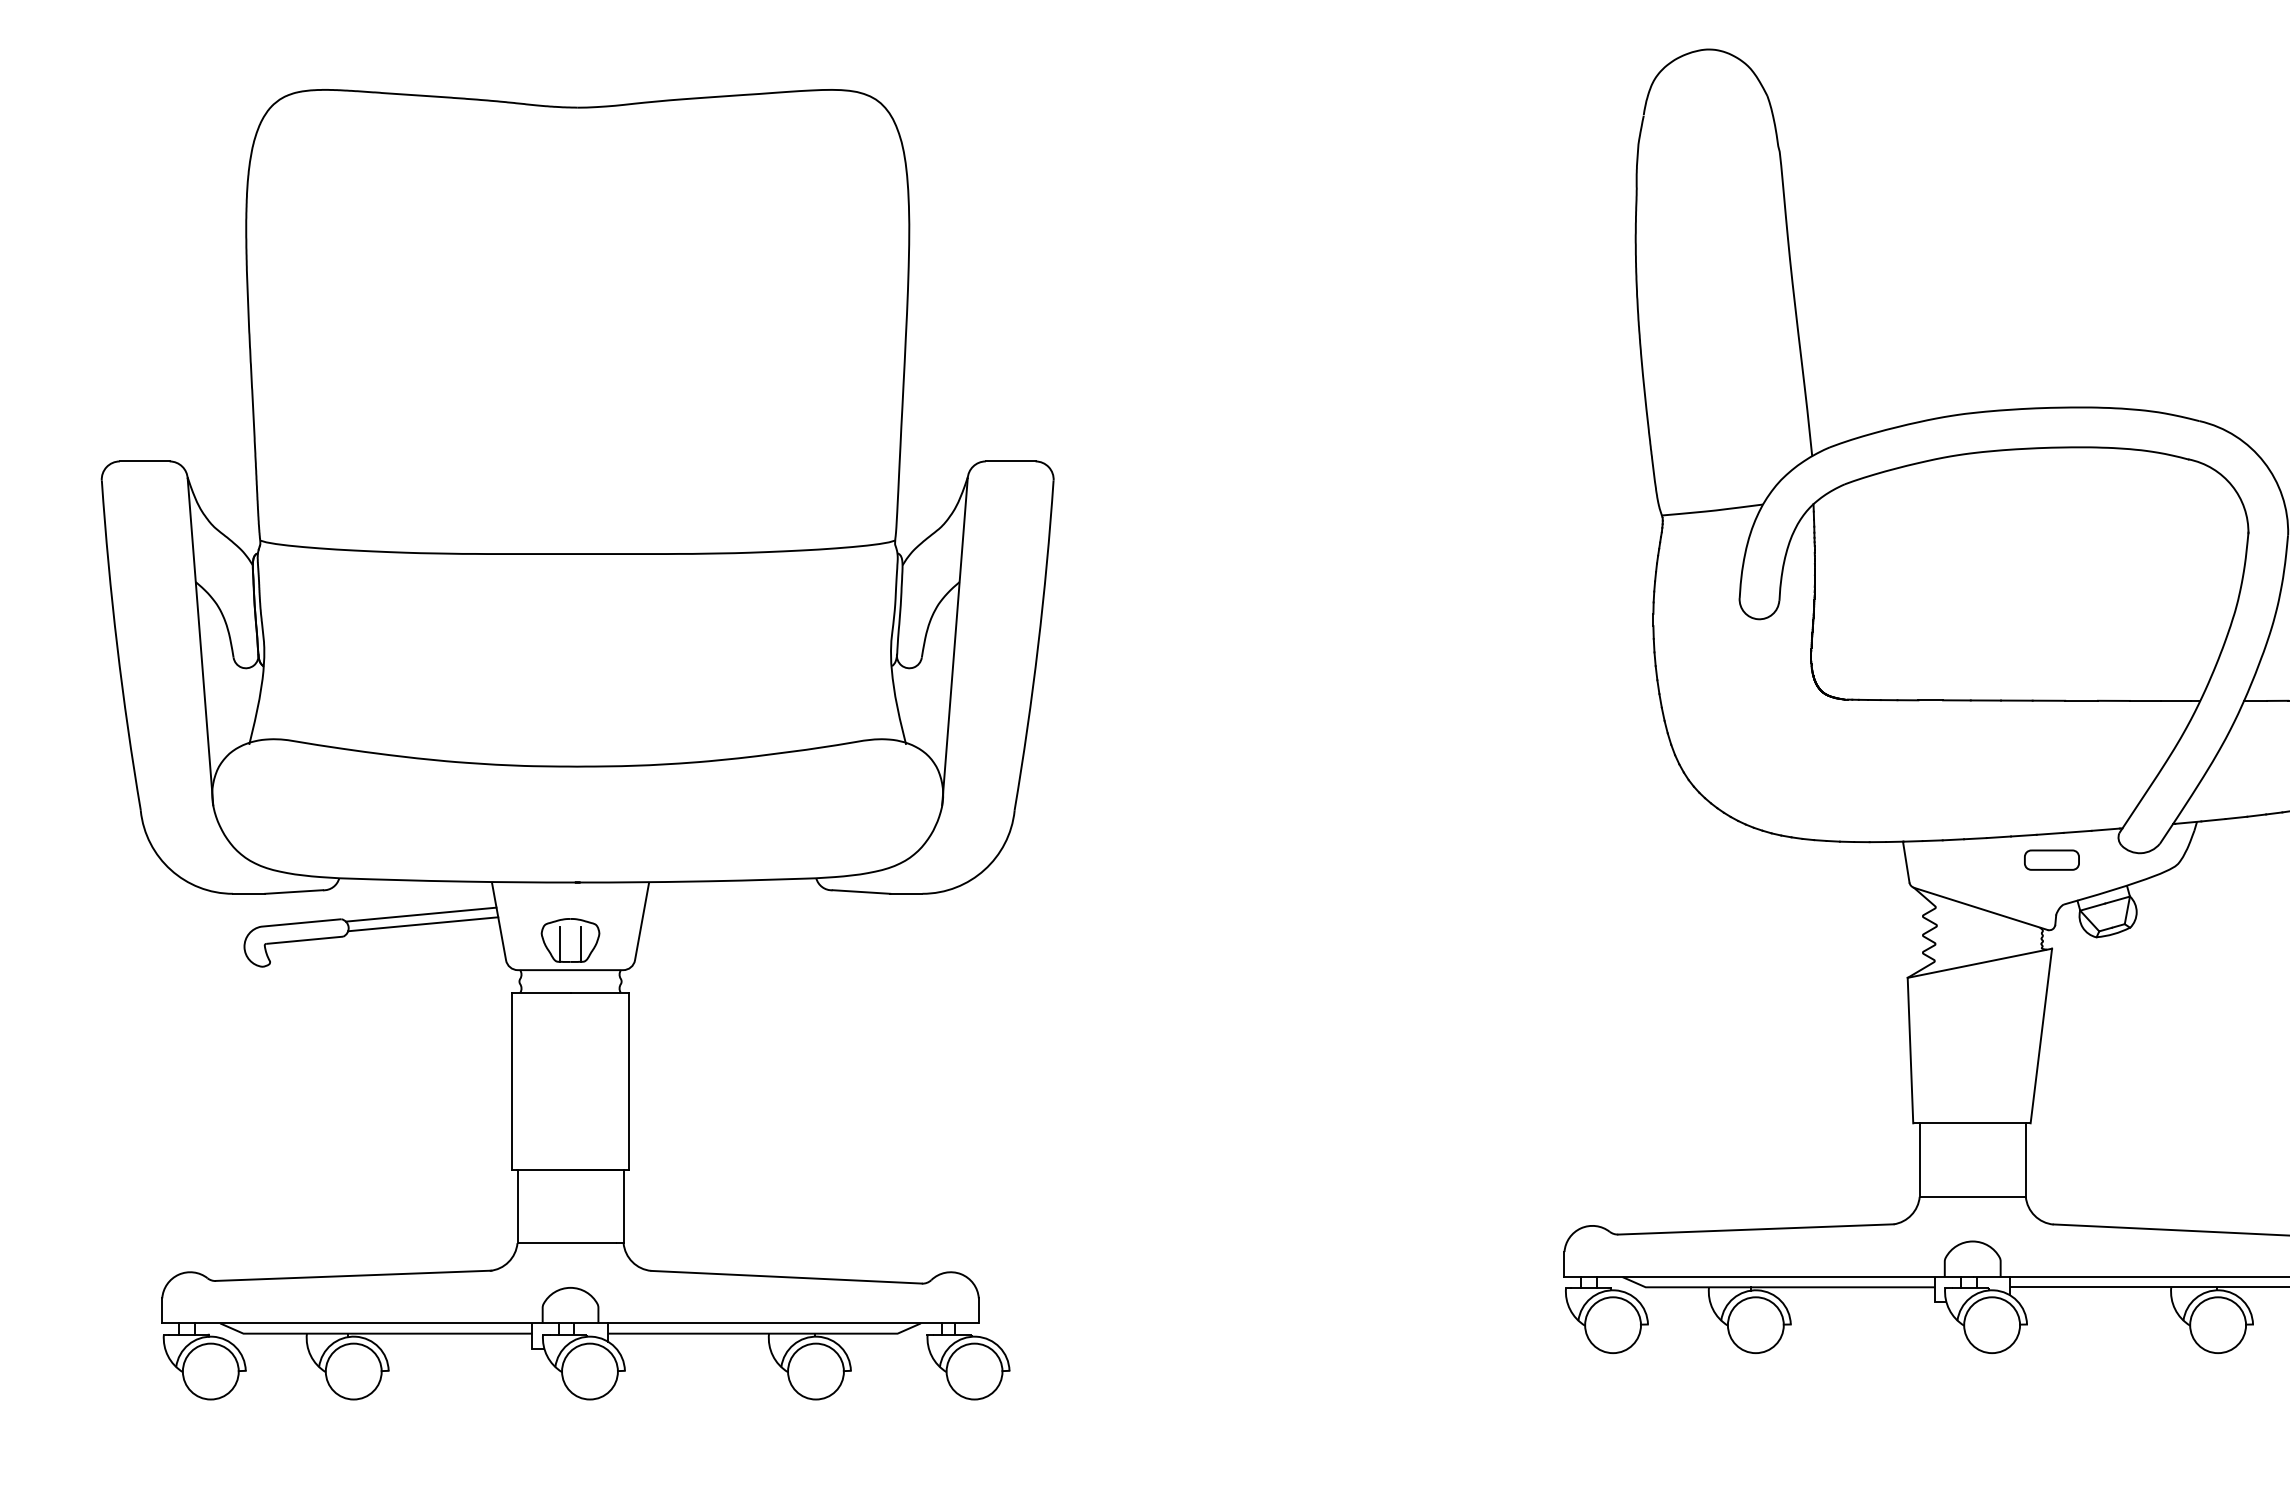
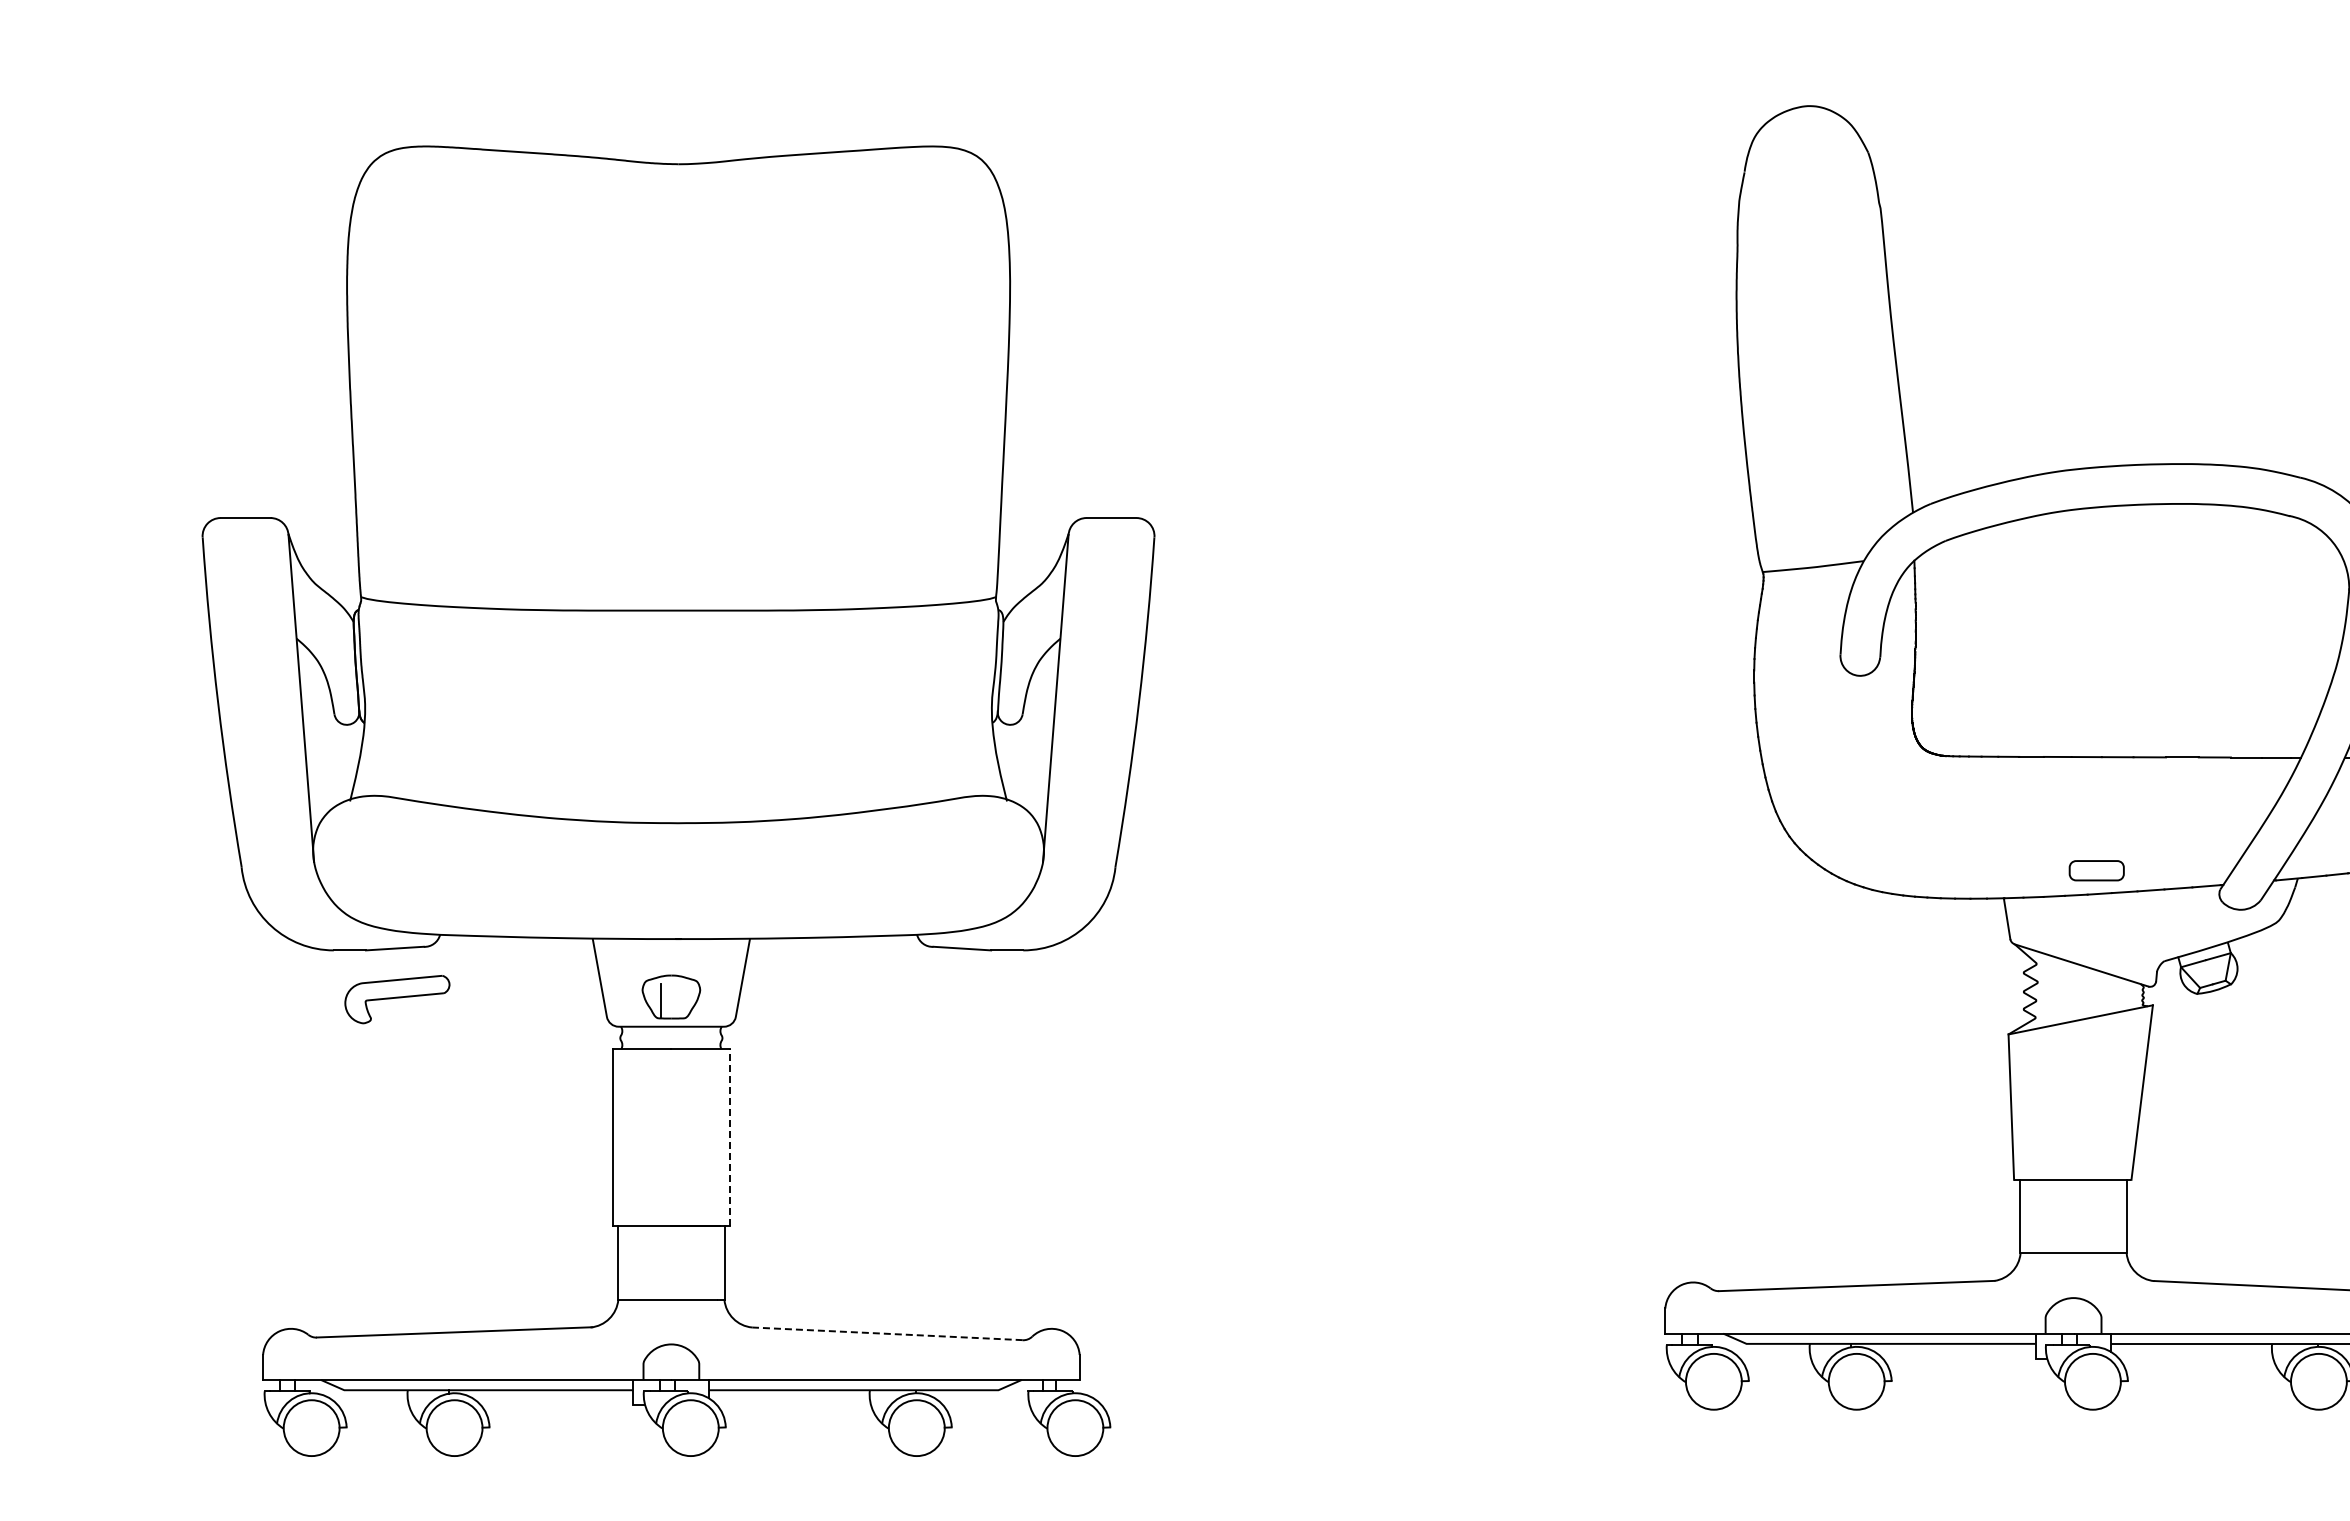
part: (2051, 859) -> (2096, 870), moved
line: (420, 914) -> (521, 971), removed
line: (422, 923) -> (523, 980), removed
line: (581, 943) -> (682, 1000), removed
line: (629, 1080) -> (730, 1137), solid -> dashed
line: (785, 1276) -> (886, 1333), solid -> dashed

